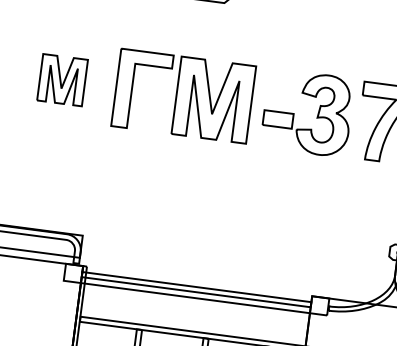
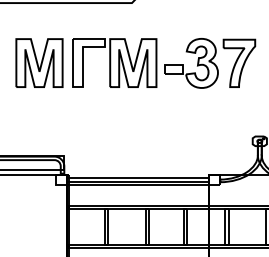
part: (62, 79) -> (39, 62), size x1.67

